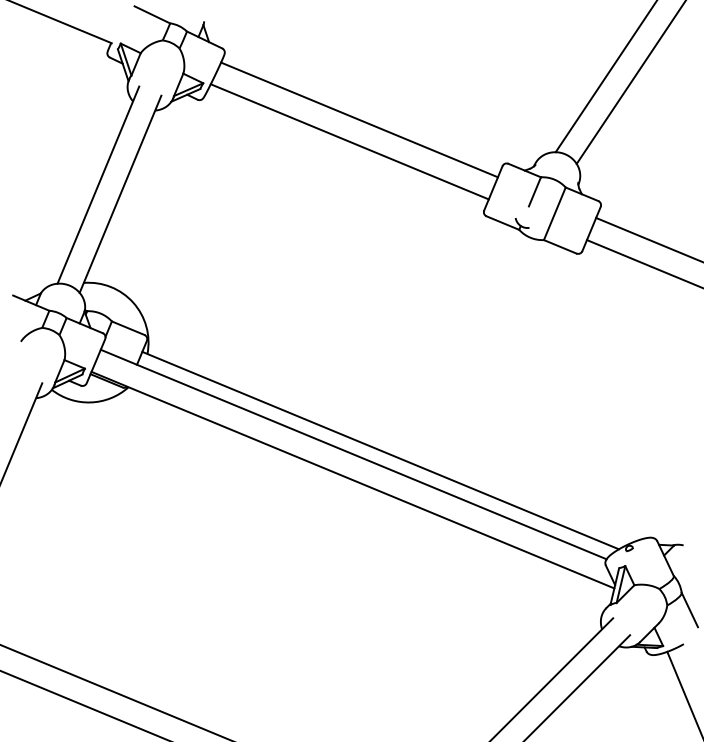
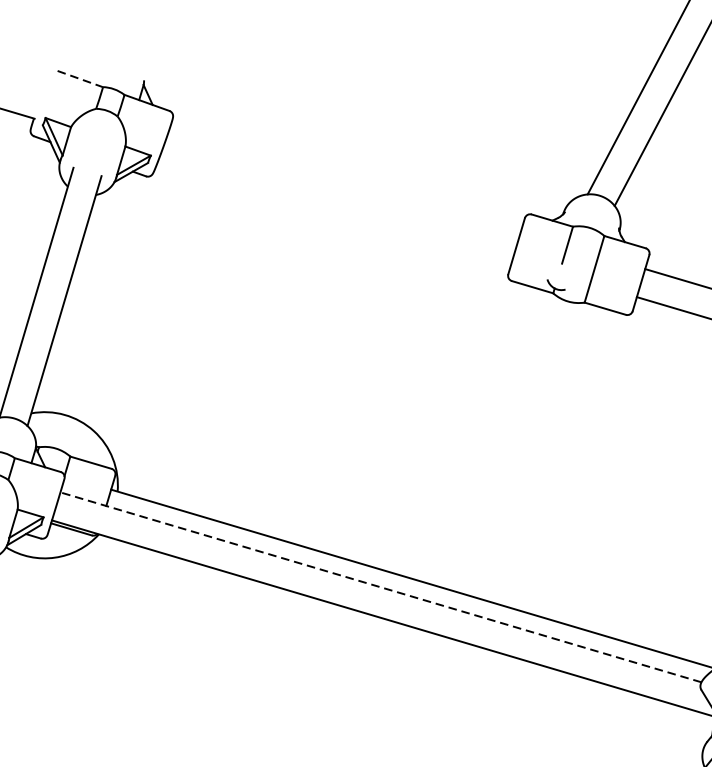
line: (152, 14) -> (80, 78), solid -> dashed
line: (359, 119) -> (345, 179), removed
line: (349, 141) -> (335, 207), removed
line: (353, 454) -> (380, 587), solid -> dashed

